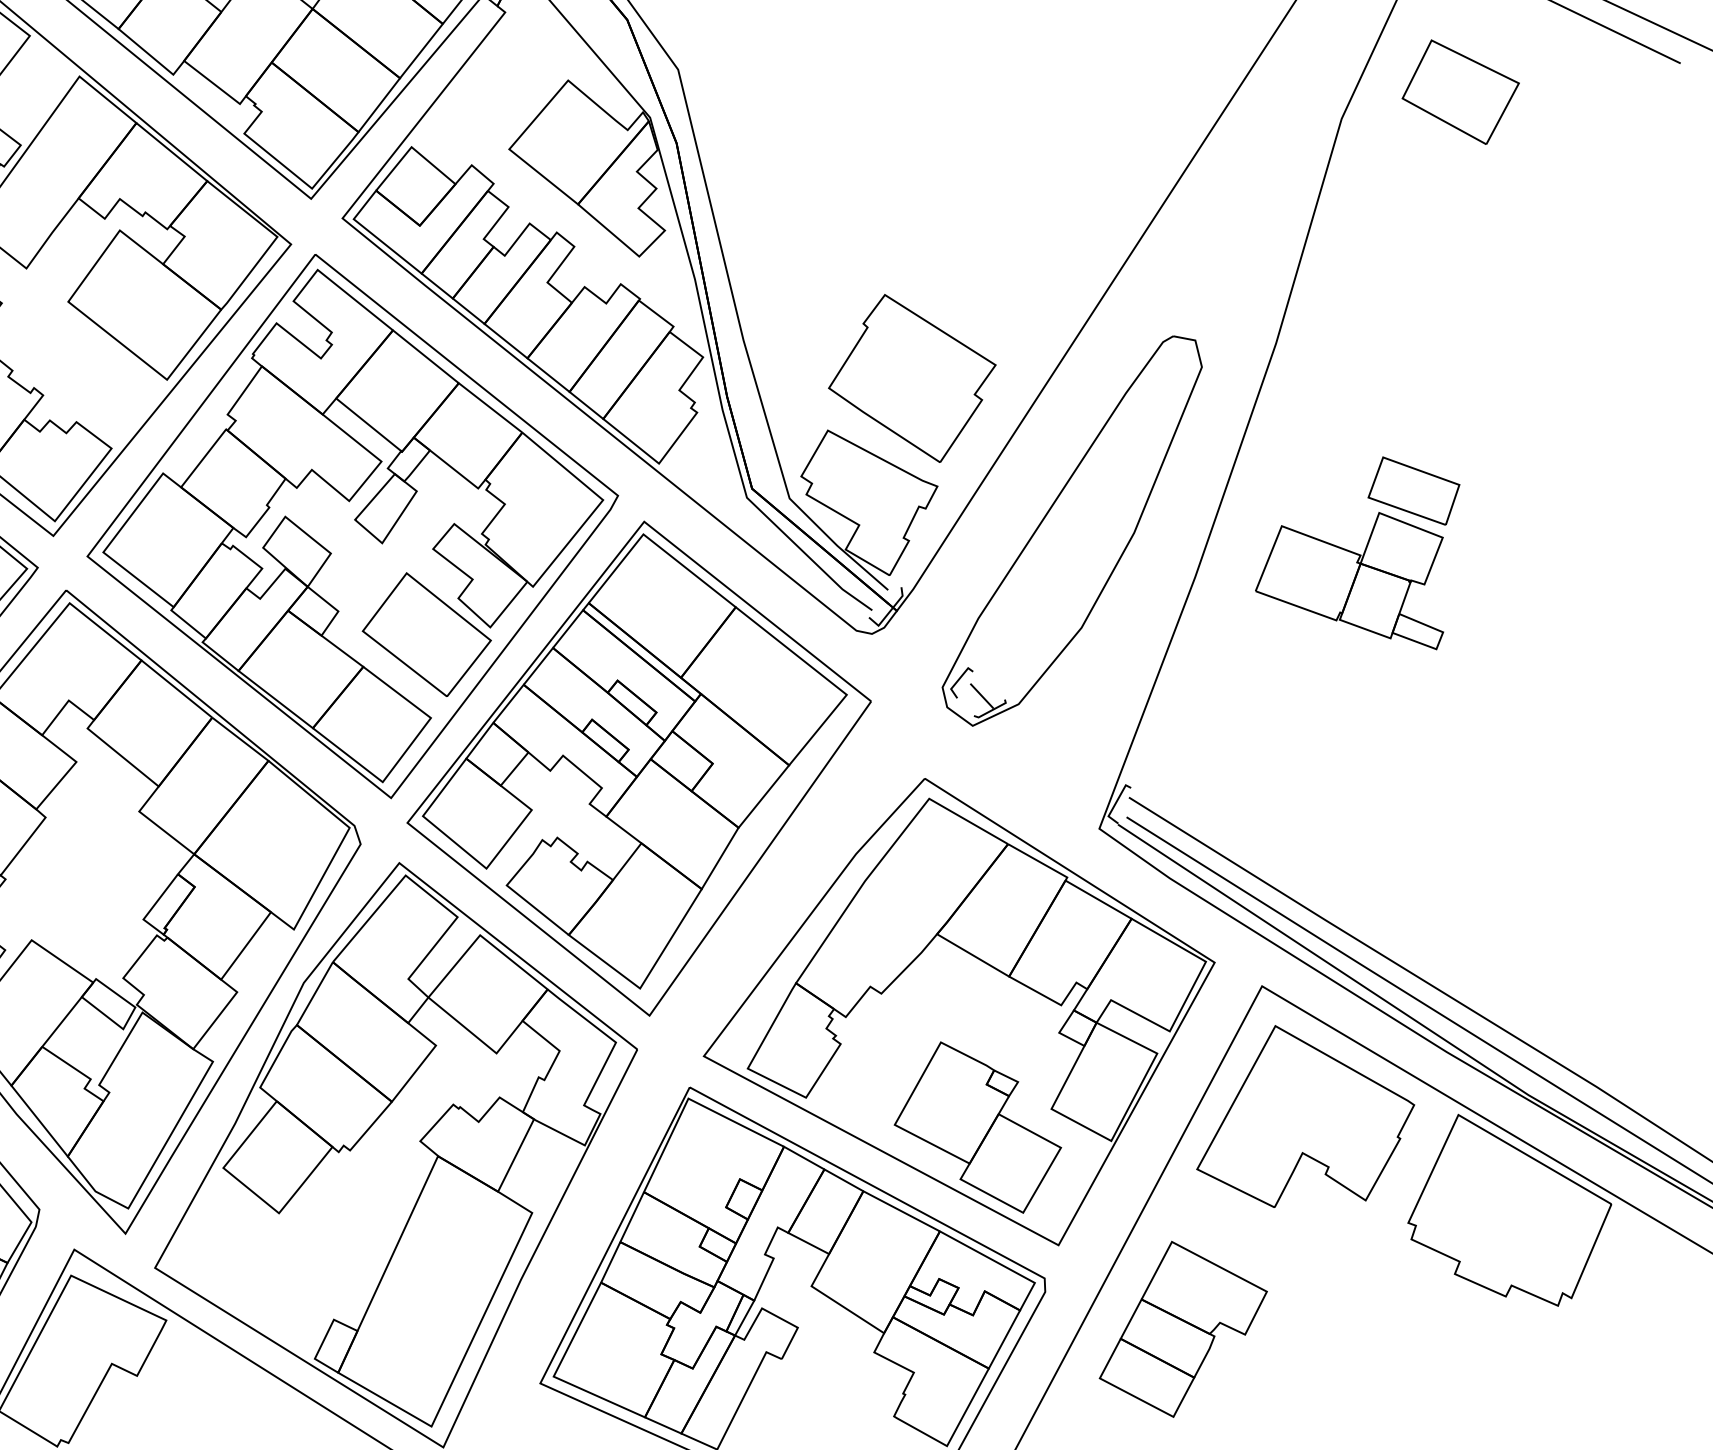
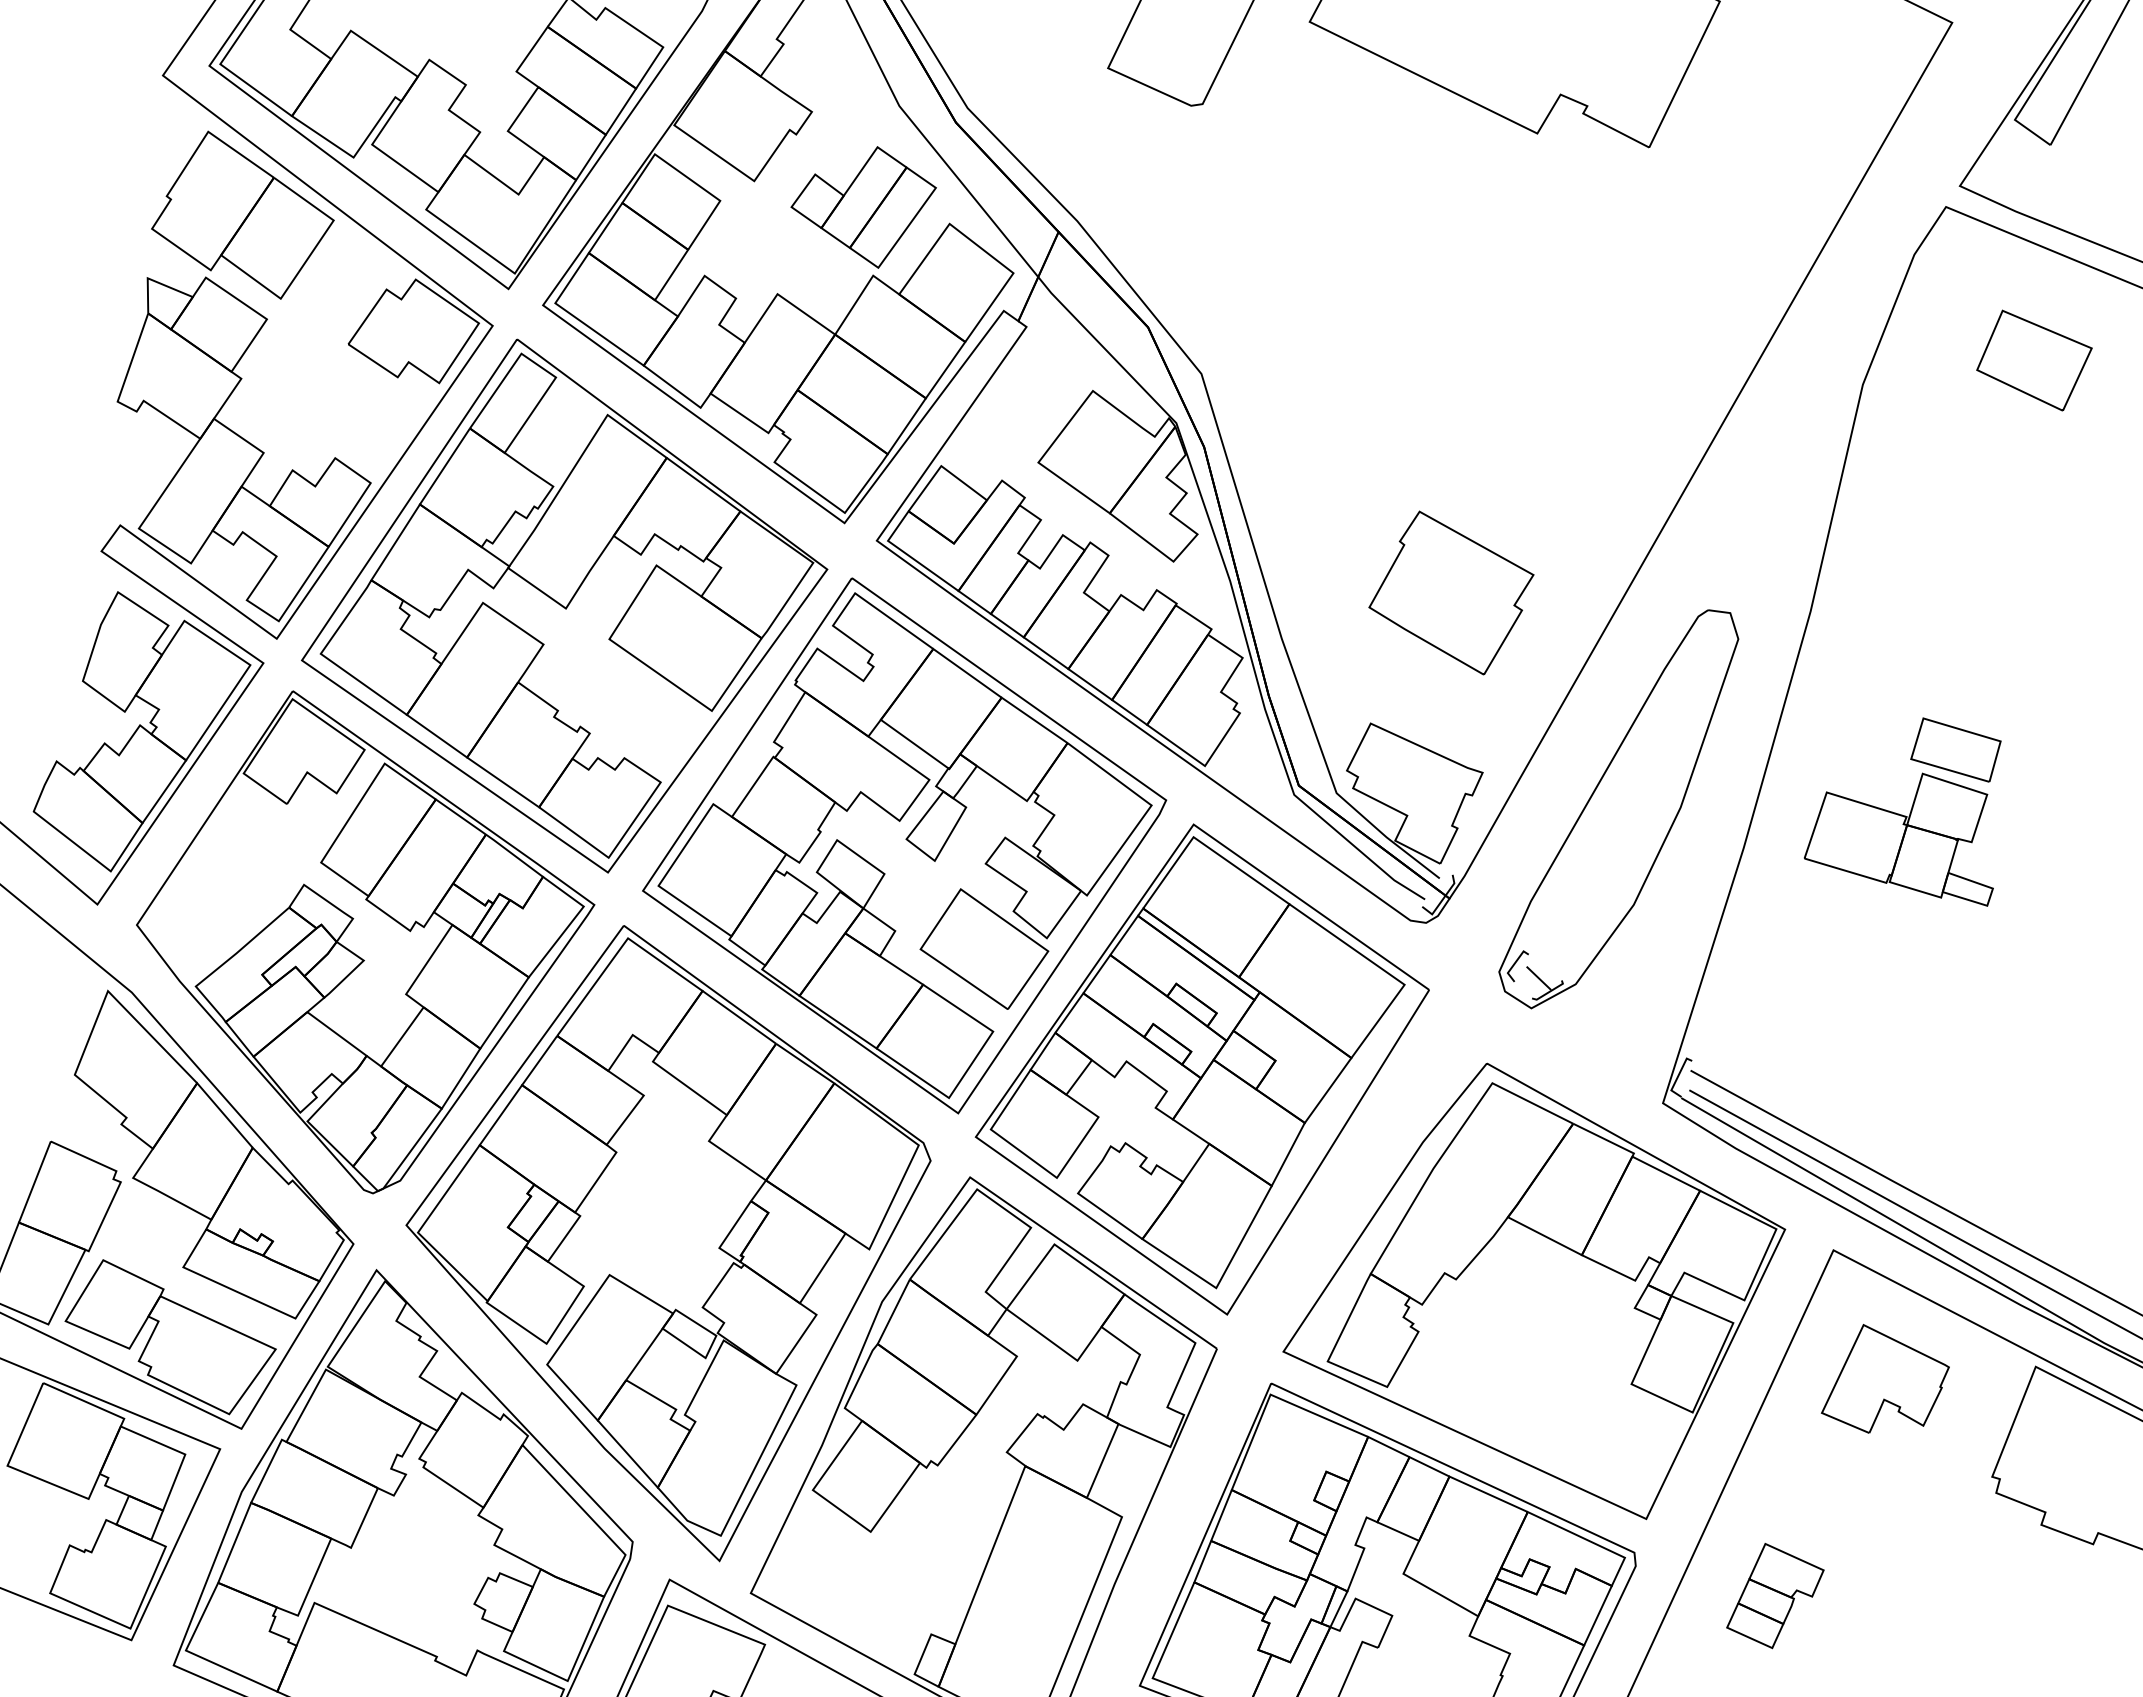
part: (1460, 92) -> (2034, 360), moved
part: (912, 377) -> (1451, 592), moved
part: (1306, 1118) -> (1885, 1378), size x0.6
part: (977, 1127) -> (1559, 1406), removed
part: (1183, 1329) -> (1775, 1595), size x0.6

